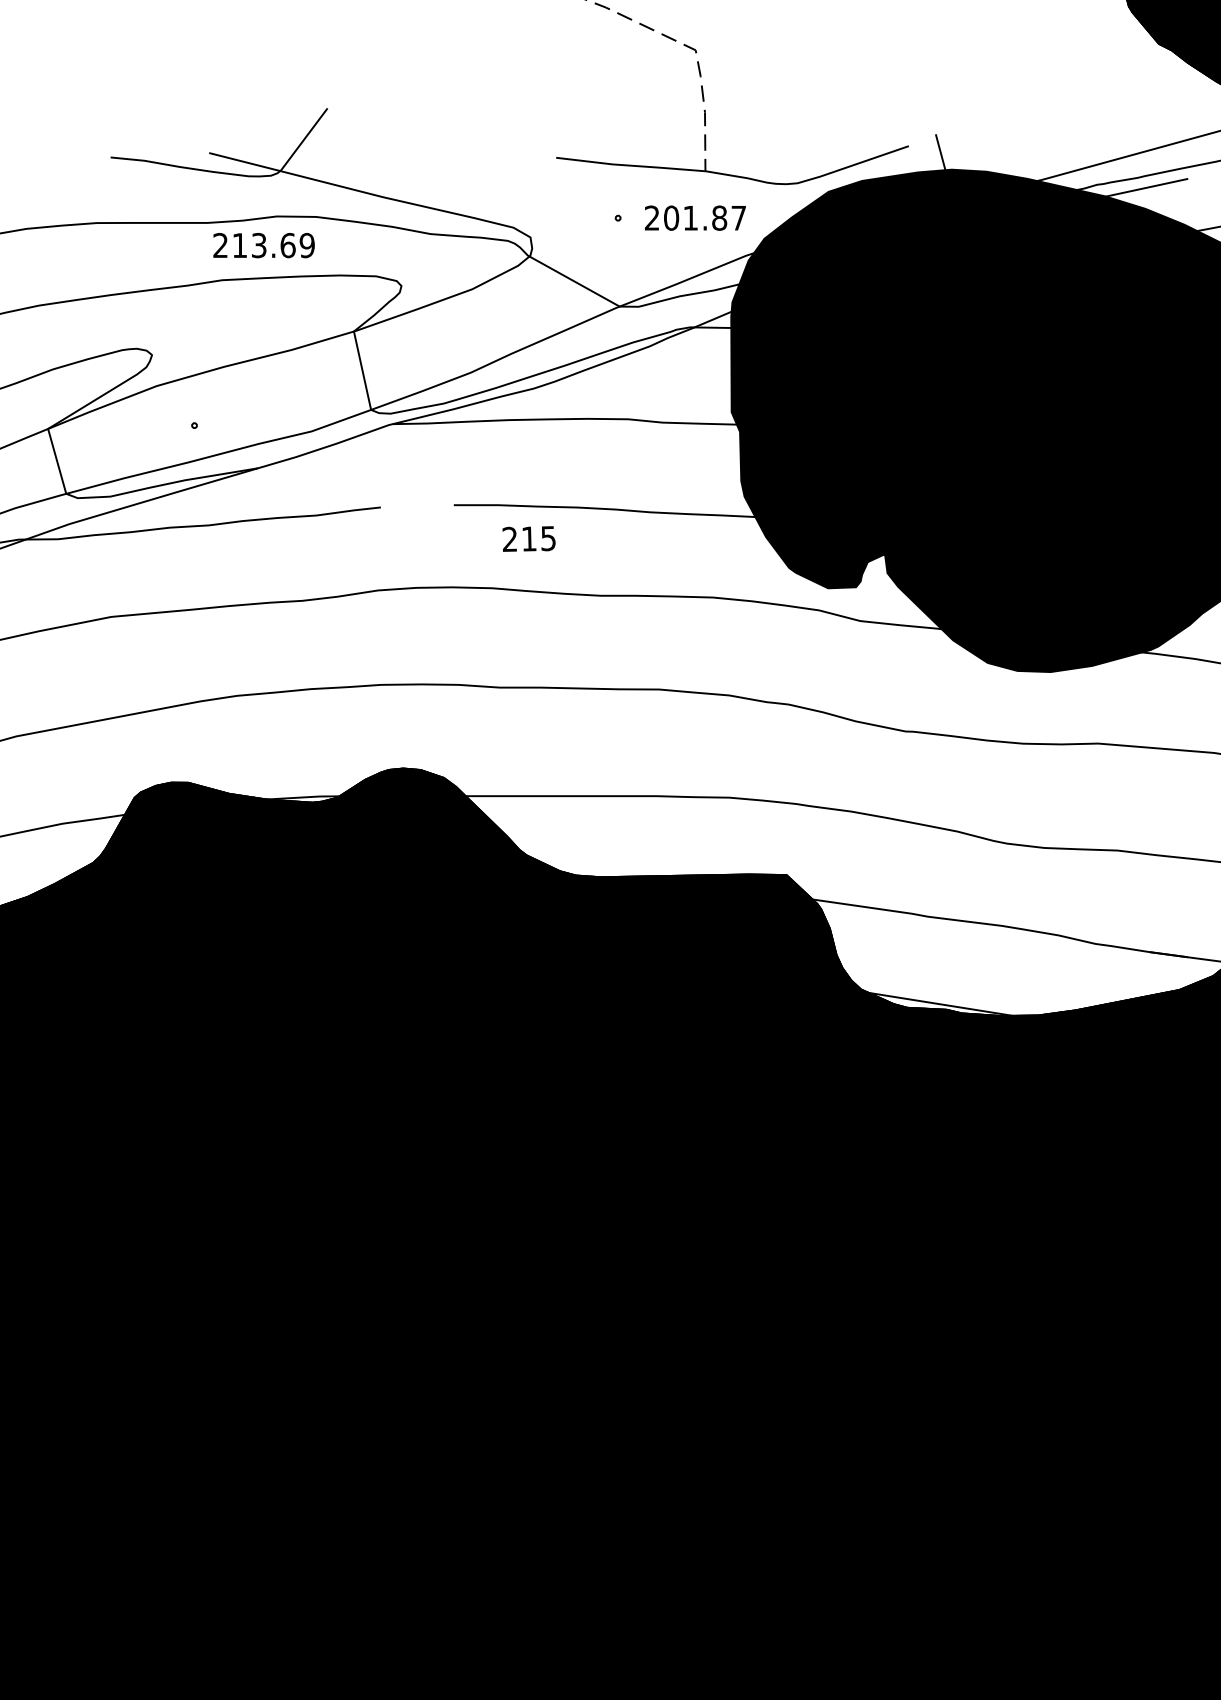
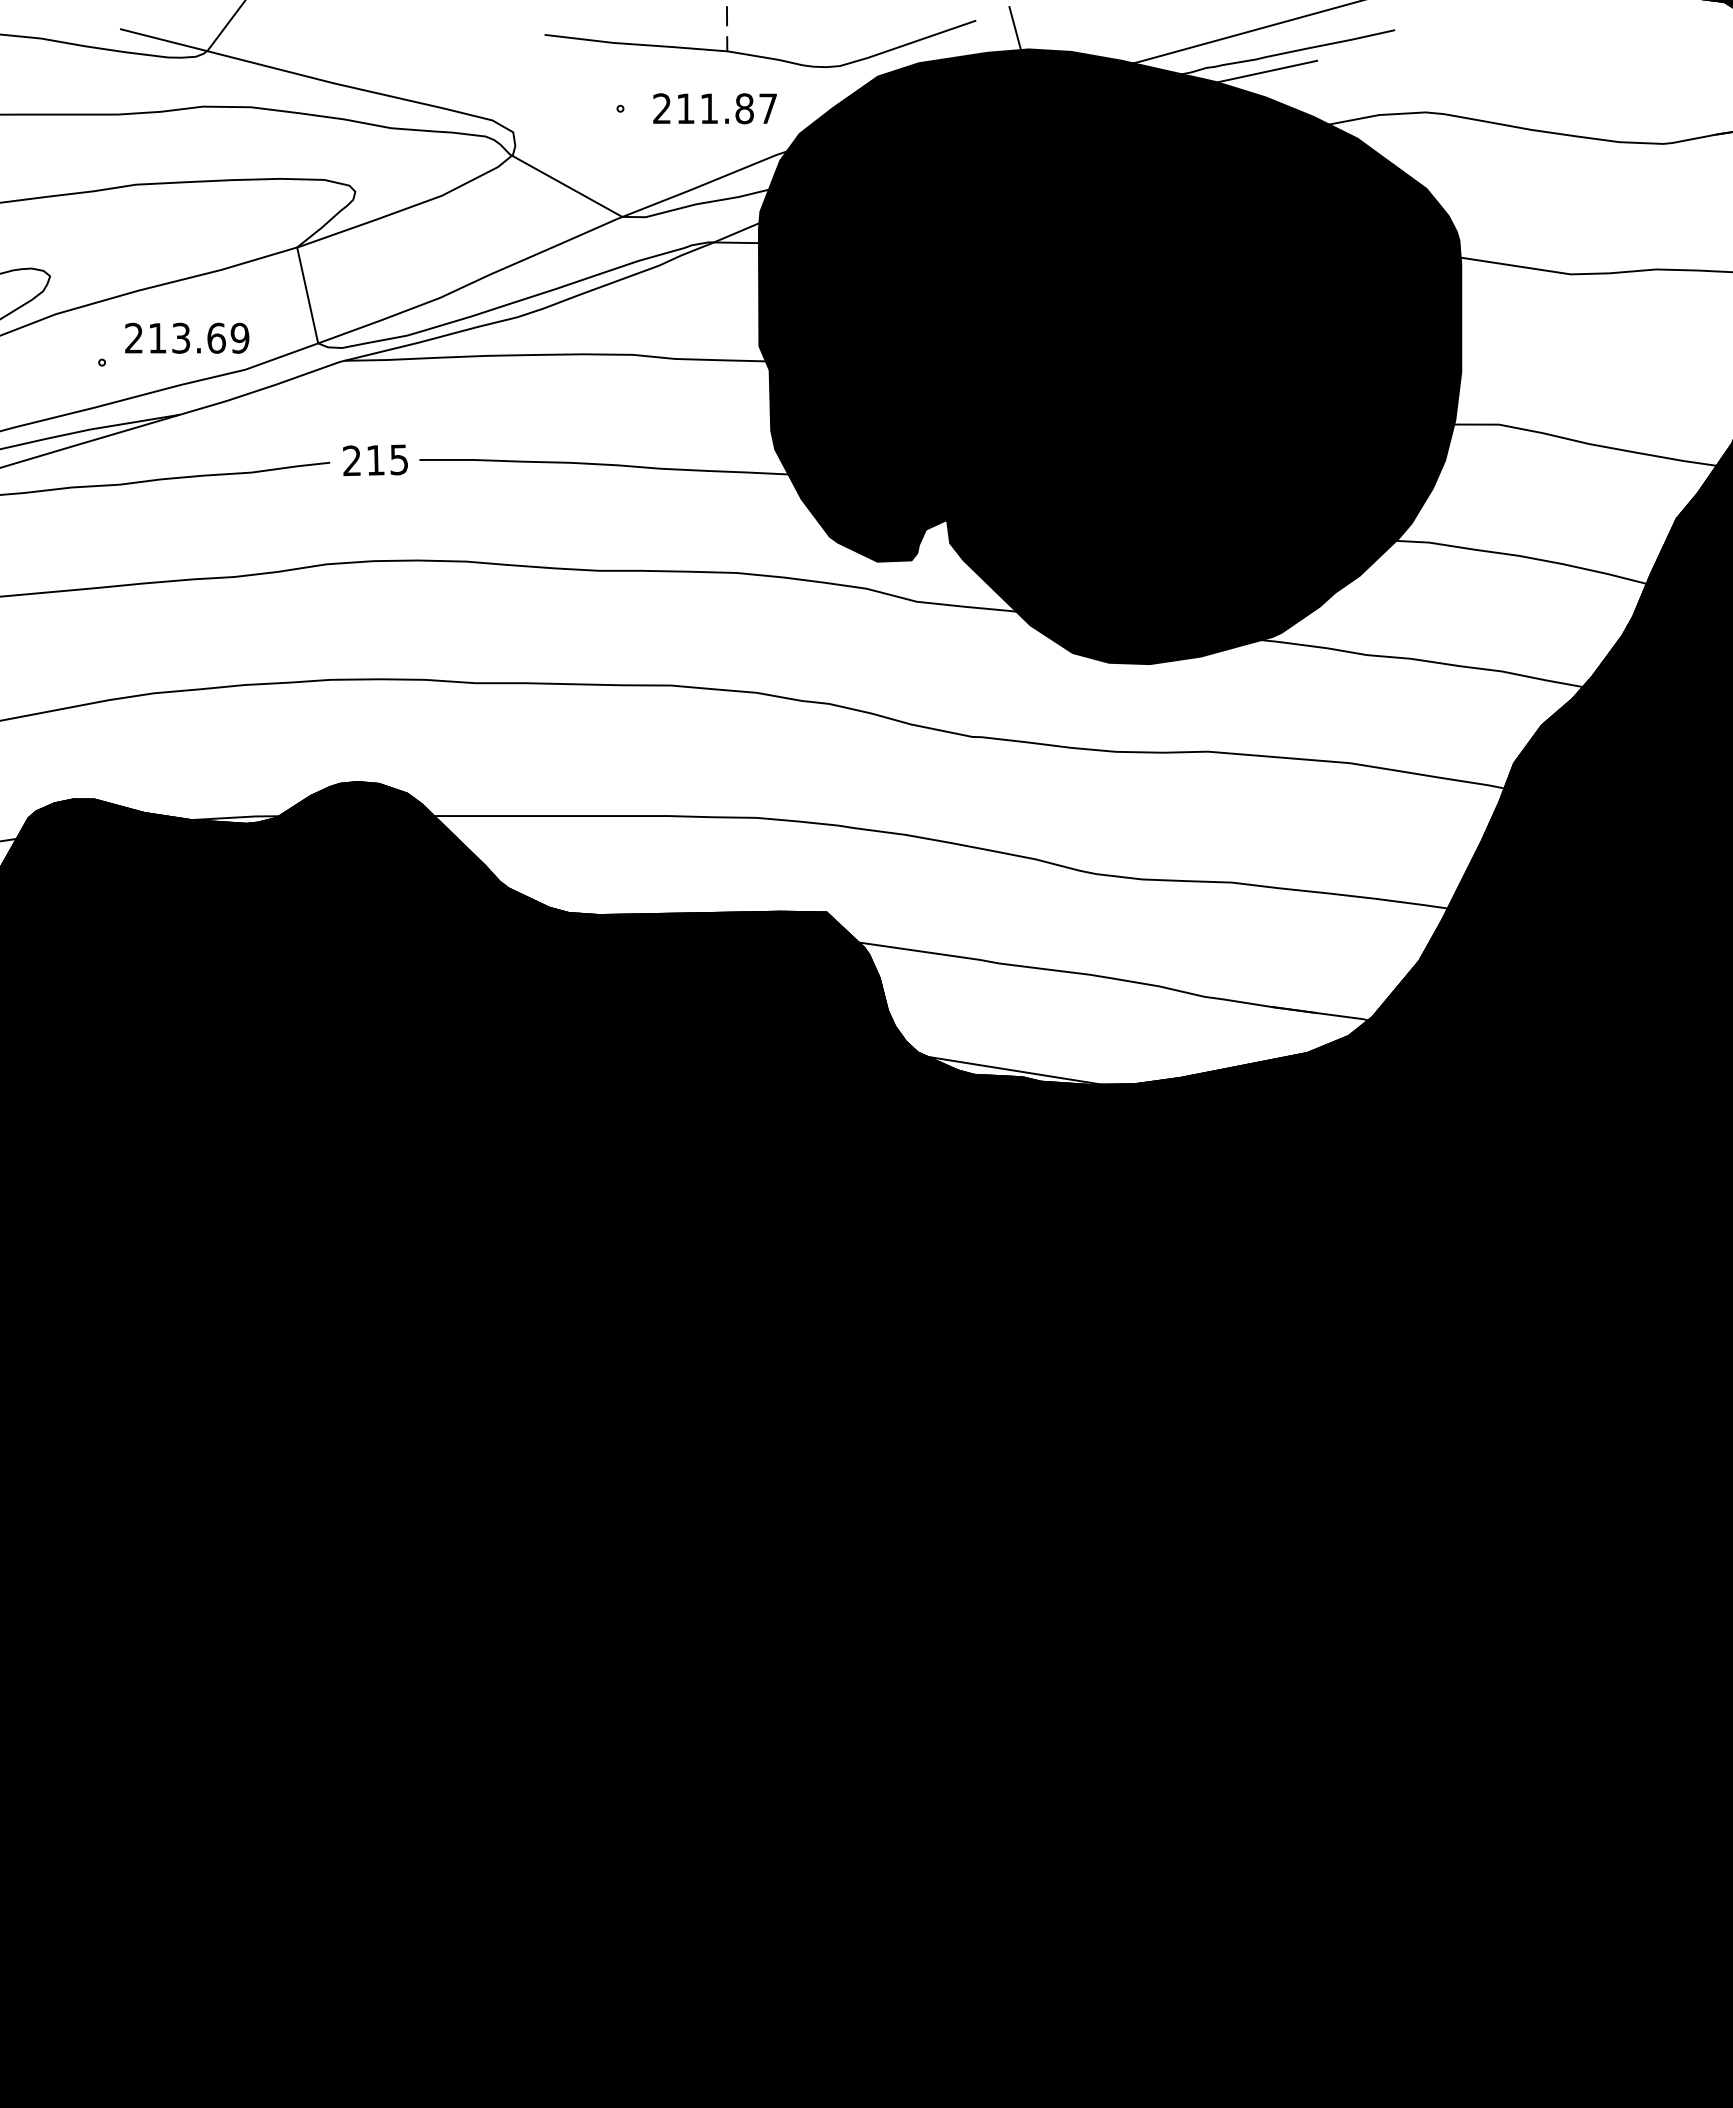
text: (671, 217) -> (685, 108), 201.87 -> 211.87
text: (264, 244) -> (187, 337), moved
text: (529, 539) -> (375, 460), moved

